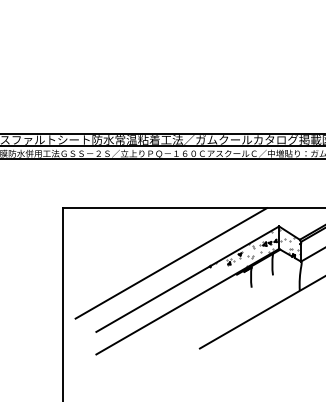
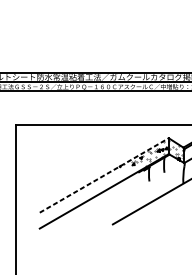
line: (170, 263) -> (92, 164), removed
line: (188, 278) -> (104, 174), solid -> dashed

